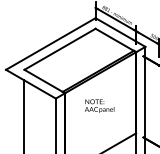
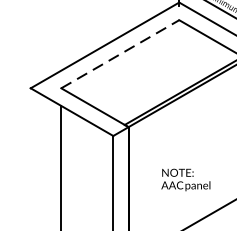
line: (60, 49) -> (121, 54), solid -> dashed
text: (99, 105) -> (185, 178), moved

